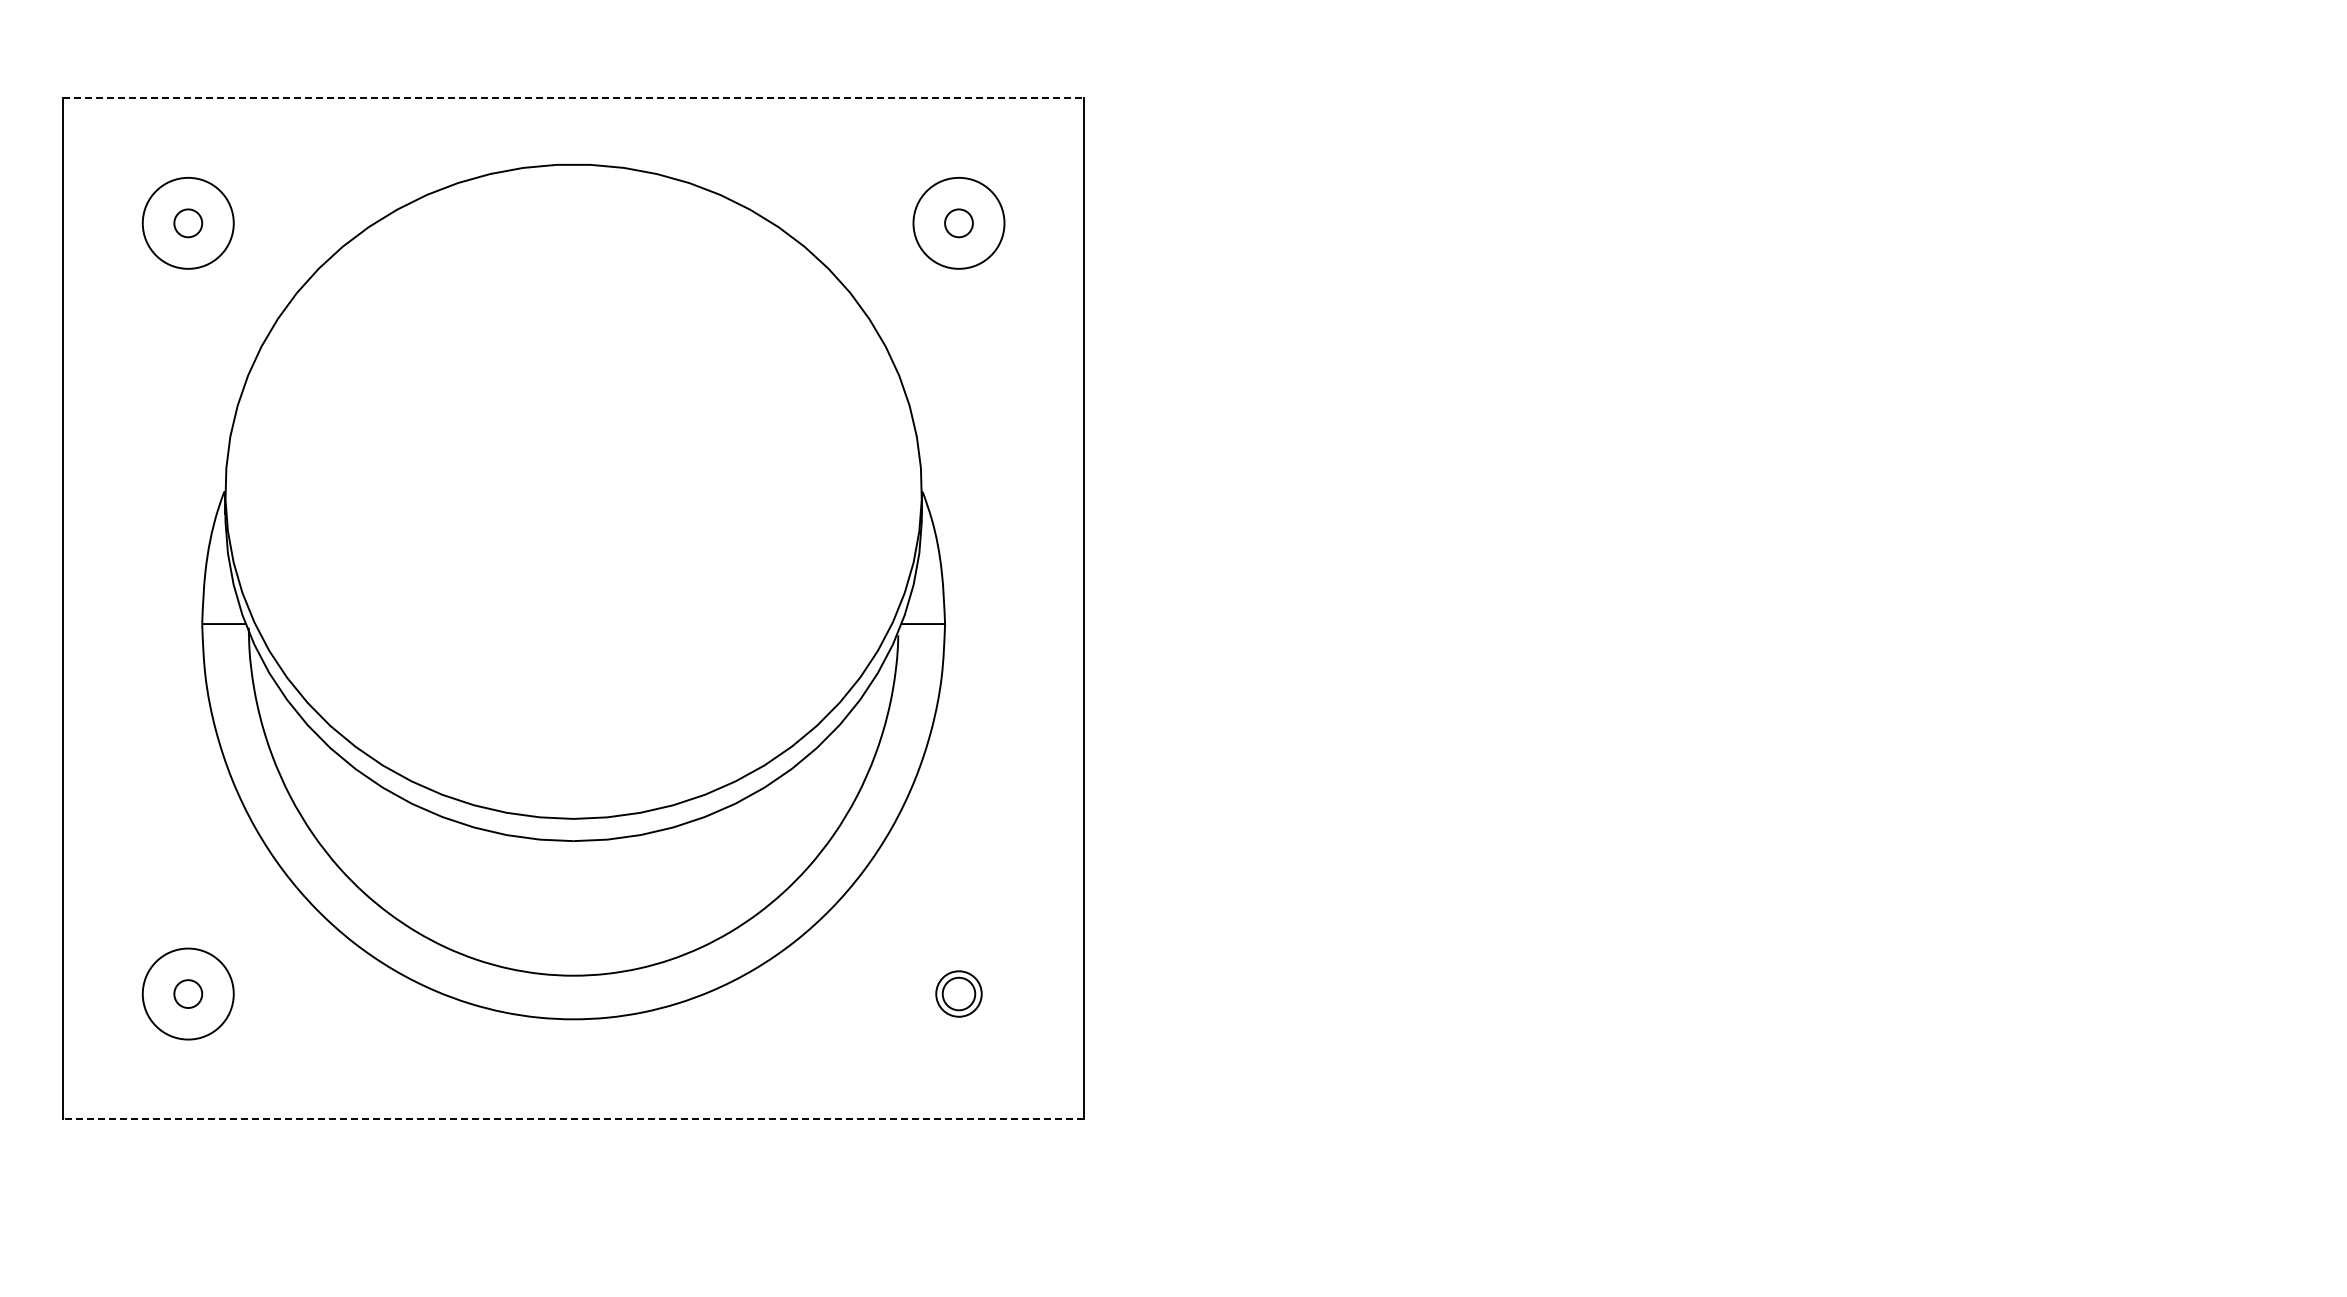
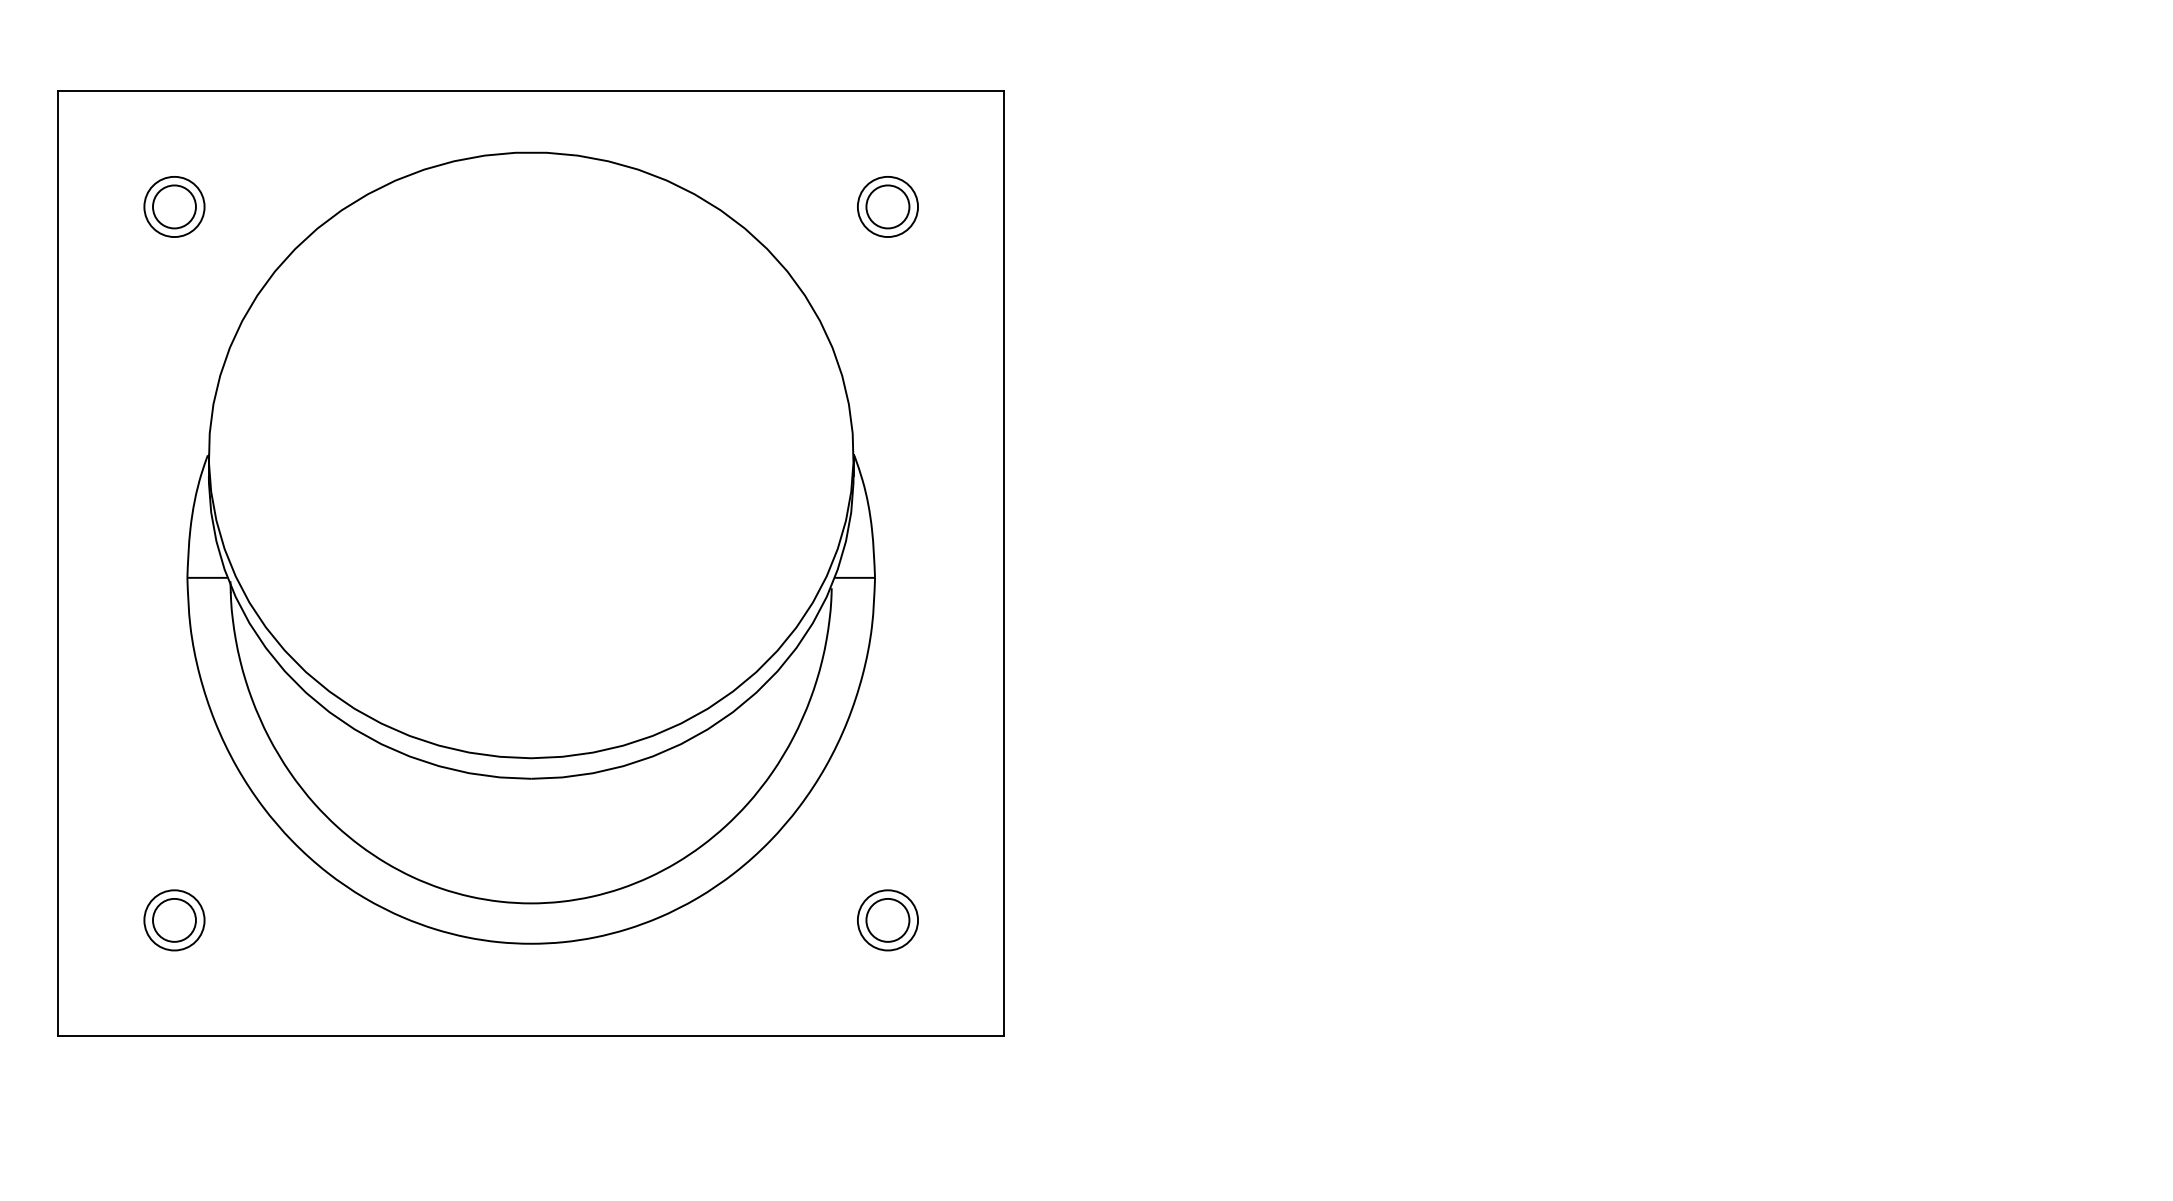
line: (573, 98) -> (531, 91), dashed -> solid
circle: (187, 222) -> (173, 206), size x0.71
circle: (958, 222) -> (887, 206), size x0.71
circle: (188, 223) -> (174, 207), size x1.67
circle: (958, 223) -> (887, 207), size x1.67
circle: (187, 993) -> (173, 919), size x0.71
circle: (188, 993) -> (174, 919), size x1.67
part: (958, 993) -> (887, 919), size x1.43
line: (573, 1119) -> (531, 1036), dashed -> solid

